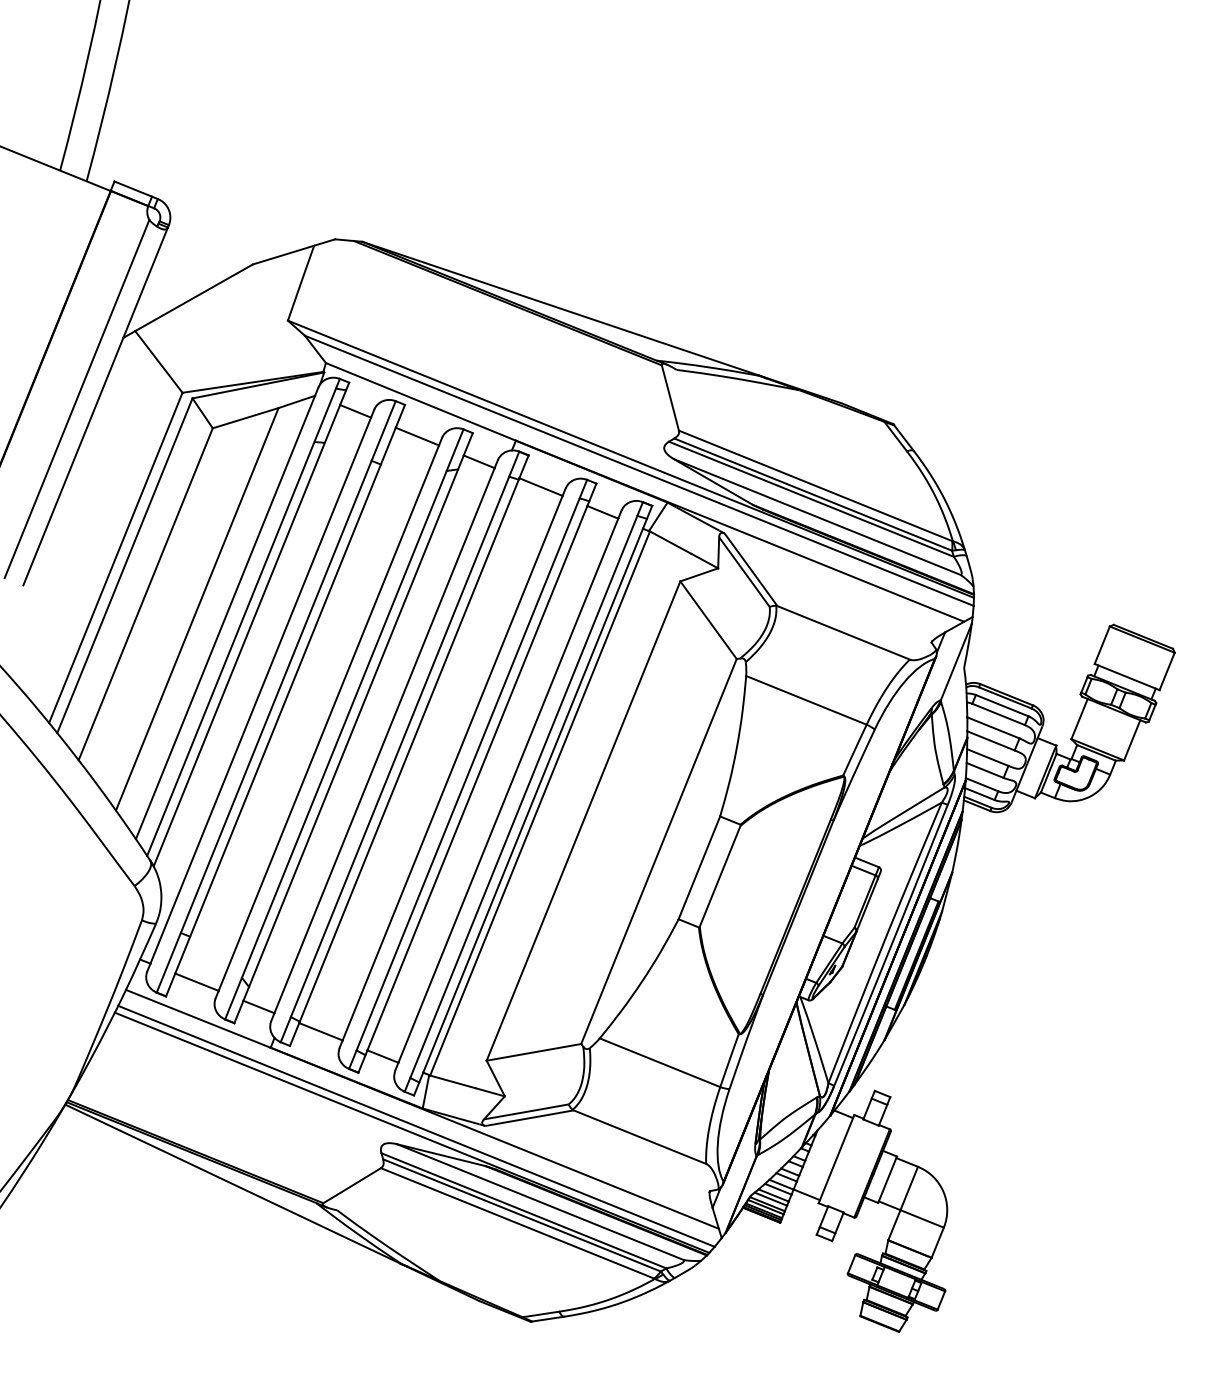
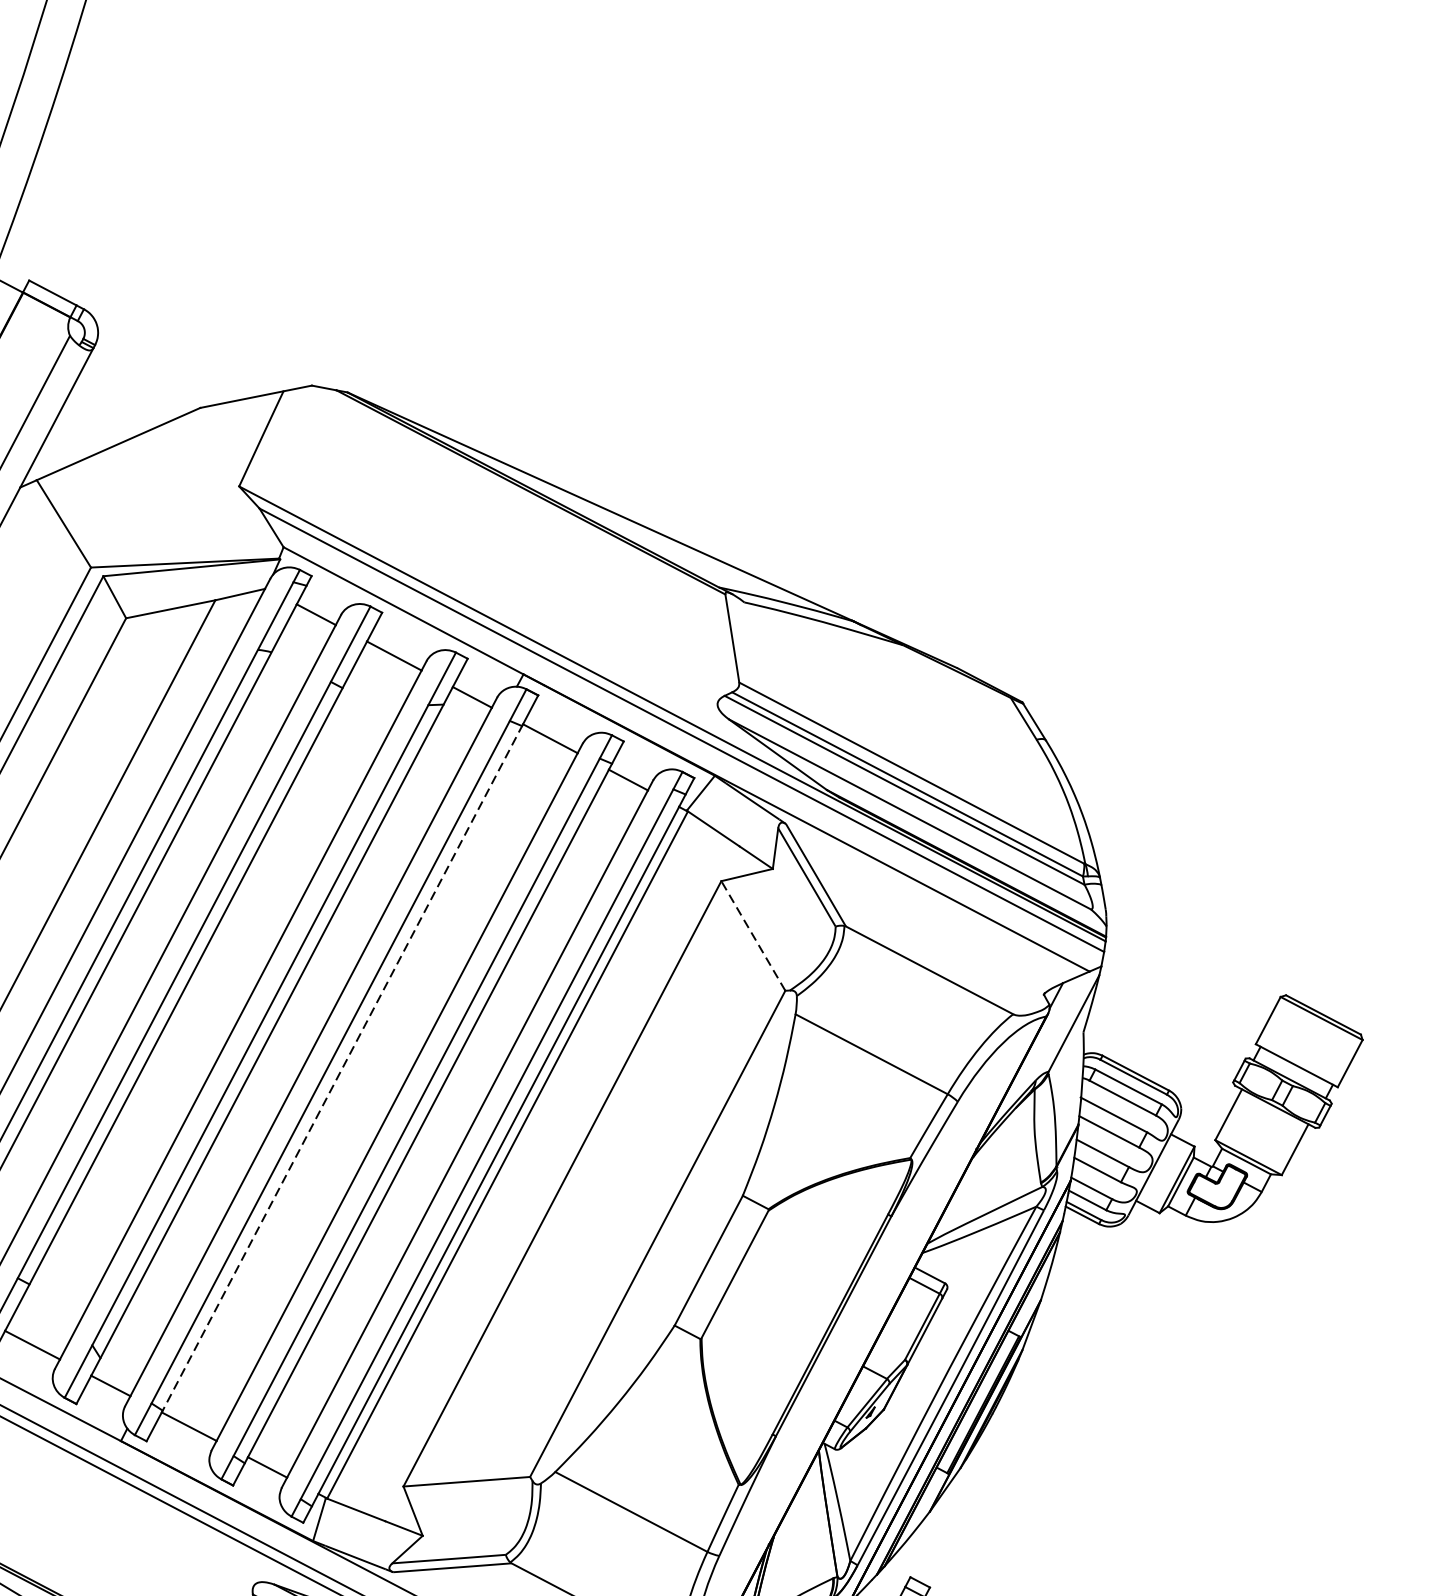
line: (708, 620) -> (753, 936), solid -> dashed
line: (409, 750) -> (342, 1068), solid -> dashed

